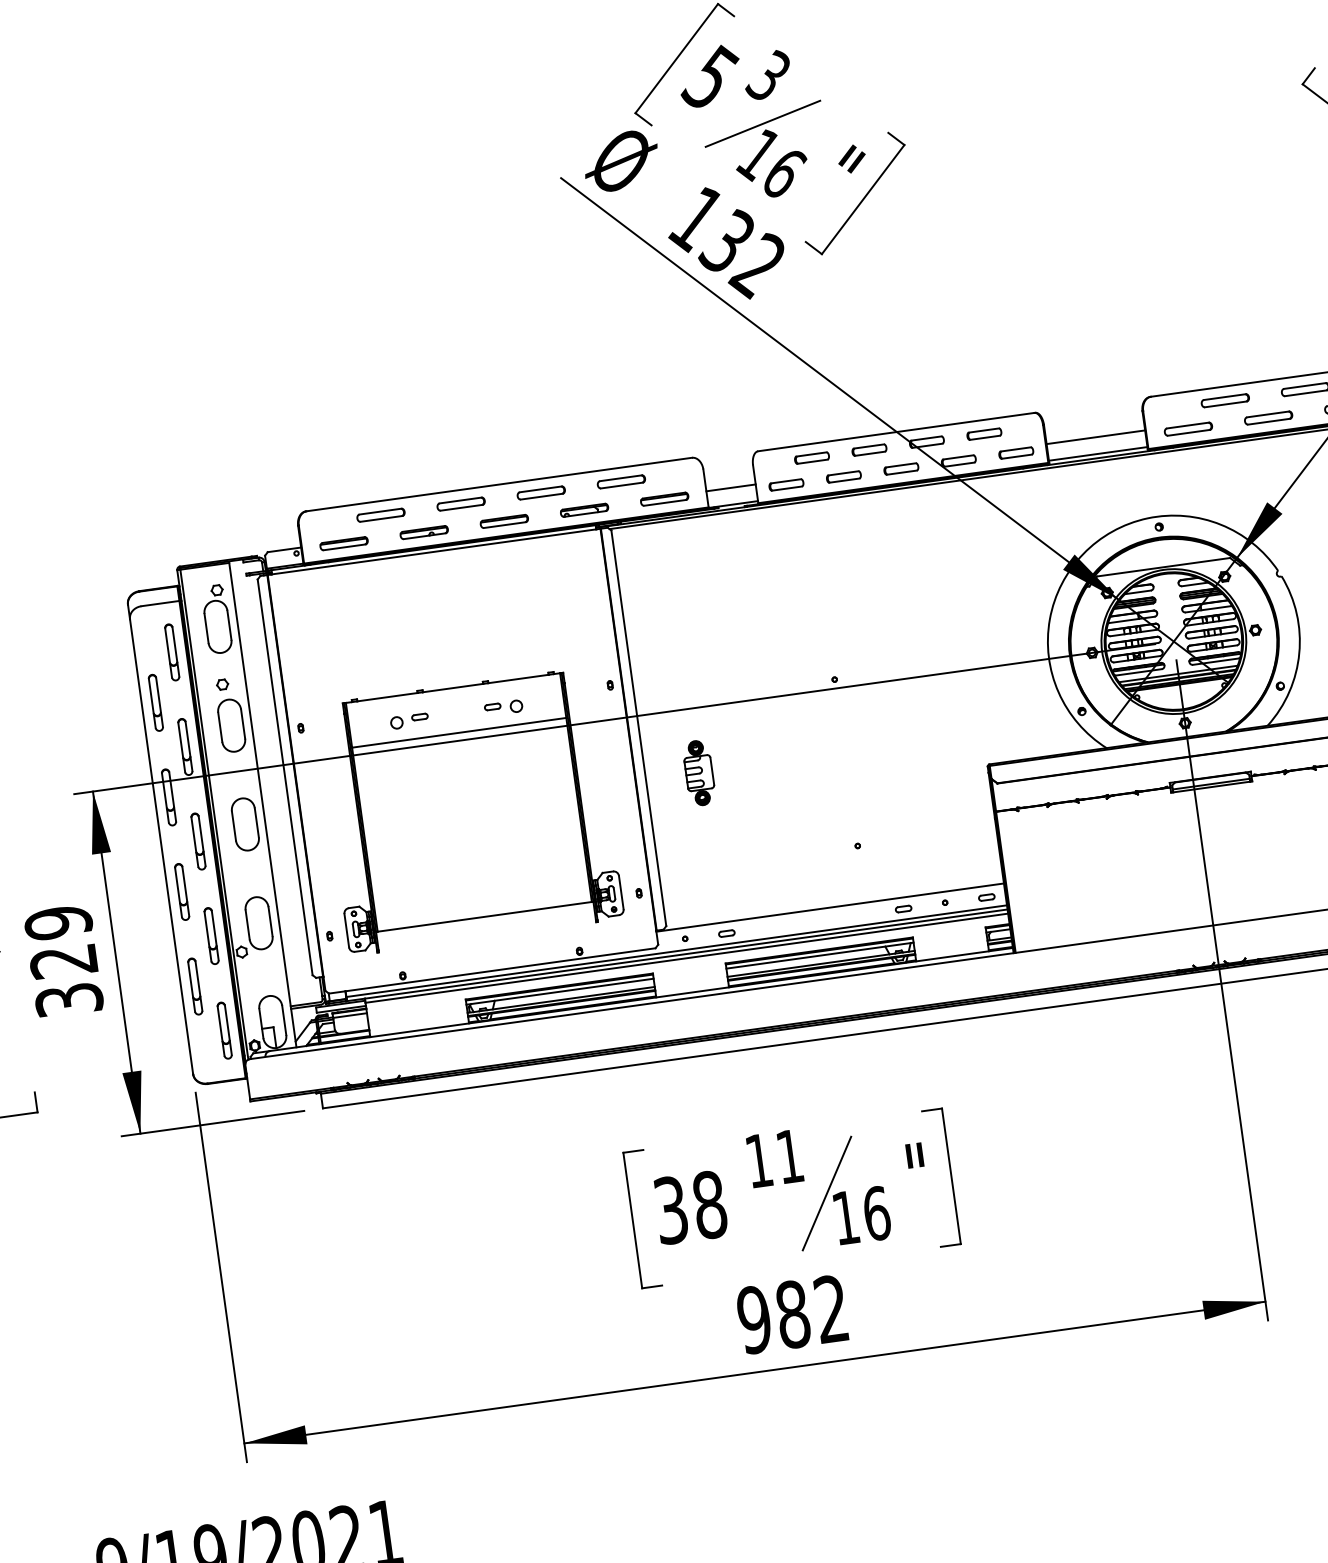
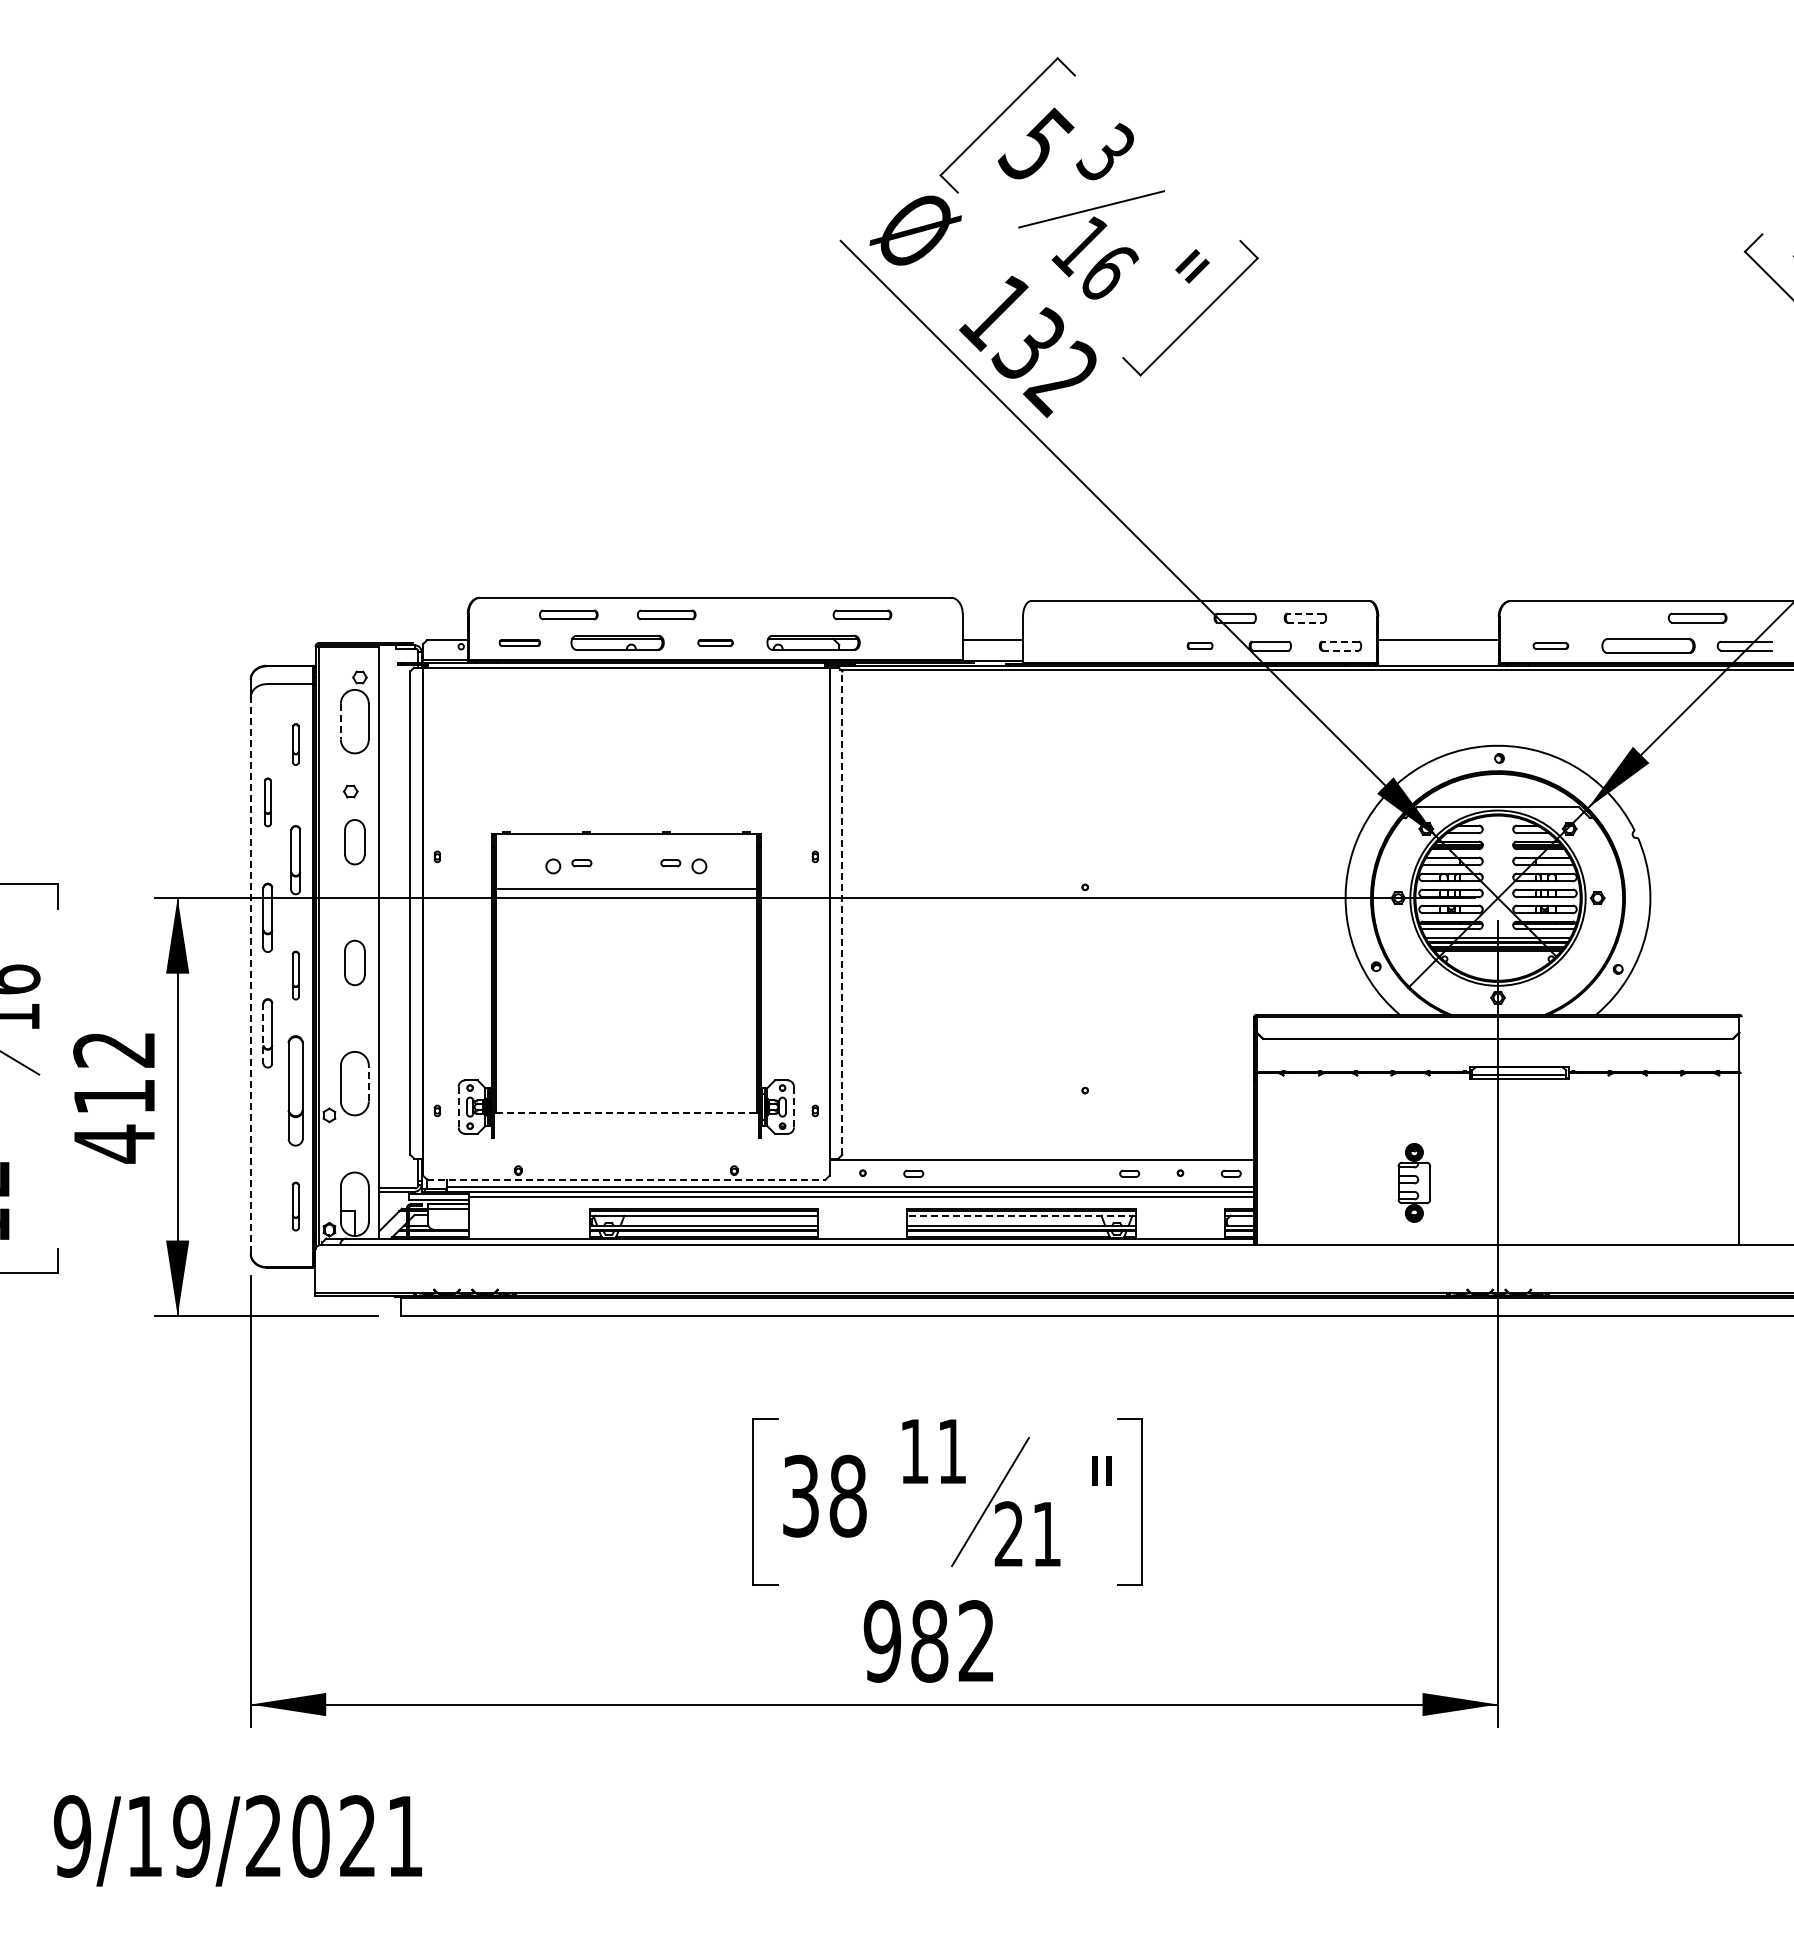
part: (1225, 400) -> (1599, 617), removed
part: (1268, 417) -> (1648, 645), size x1.6
part: (1188, 428) -> (1550, 645), size x0.6
line: (983, 430) -> (1304, 613), solid -> dashed
line: (984, 437) -> (1305, 622), solid -> dashed
line: (1015, 449) -> (1340, 641), solid -> dashed
part: (869, 450) -> (1164, 618), removed
line: (1098, 453) -> (1438, 660), removed
line: (1017, 456) -> (1341, 650), solid -> dashed
part: (811, 458) -> (1094, 618), removed
part: (900, 468) -> (1199, 645), size x0.6
part: (843, 476) -> (1129, 645), removed
part: (786, 484) -> (1059, 645), removed
part: (541, 492) -> (764, 614), removed
part: (664, 498) -> (911, 642), removed
part: (584, 510) -> (813, 642), size x1.6
part: (504, 521) -> (715, 642), size x0.6
part: (424, 532) -> (617, 642), size x1.6
part: (343, 543) -> (519, 642), size x0.7
line: (206, 628) -> (340, 721), solid -> dashed
part: (171, 652) -> (295, 744), size x0.6
part: (155, 703) -> (267, 802), size x0.7
part: (231, 725) -> (354, 841), size x0.7
line: (638, 728) -> (842, 913), solid -> dashed
part: (699, 772) -> (1414, 1182), moved
part: (245, 824) -> (354, 962), size x0.7
part: (198, 841) -> (295, 975), size x0.7
line: (161, 846) -> (250, 975), solid -> dashed
line: (178, 892) -> (263, 1033), solid -> dashed
line: (621, 892) -> (794, 1107), solid -> dashed
line: (484, 916) -> (626, 1113), solid -> dashed
line: (270, 921) -> (368, 1083), solid -> dashed
line: (346, 930) -> (458, 1106), solid -> dashed
part: (211, 936) -> (295, 1091), size x1.6
line: (819, 955) -> (1021, 1215), solid -> dashed
text: (63, 961) -> (114, 1097), 329 -> 412
line: (492, 970) -> (626, 1179), solid -> dashed
part: (194, 986) -> (267, 1148), removed
part: (224, 1030) -> (295, 1206), size x0.7
text: (861, 1215) -> (1028, 1534), 16 -> 21

